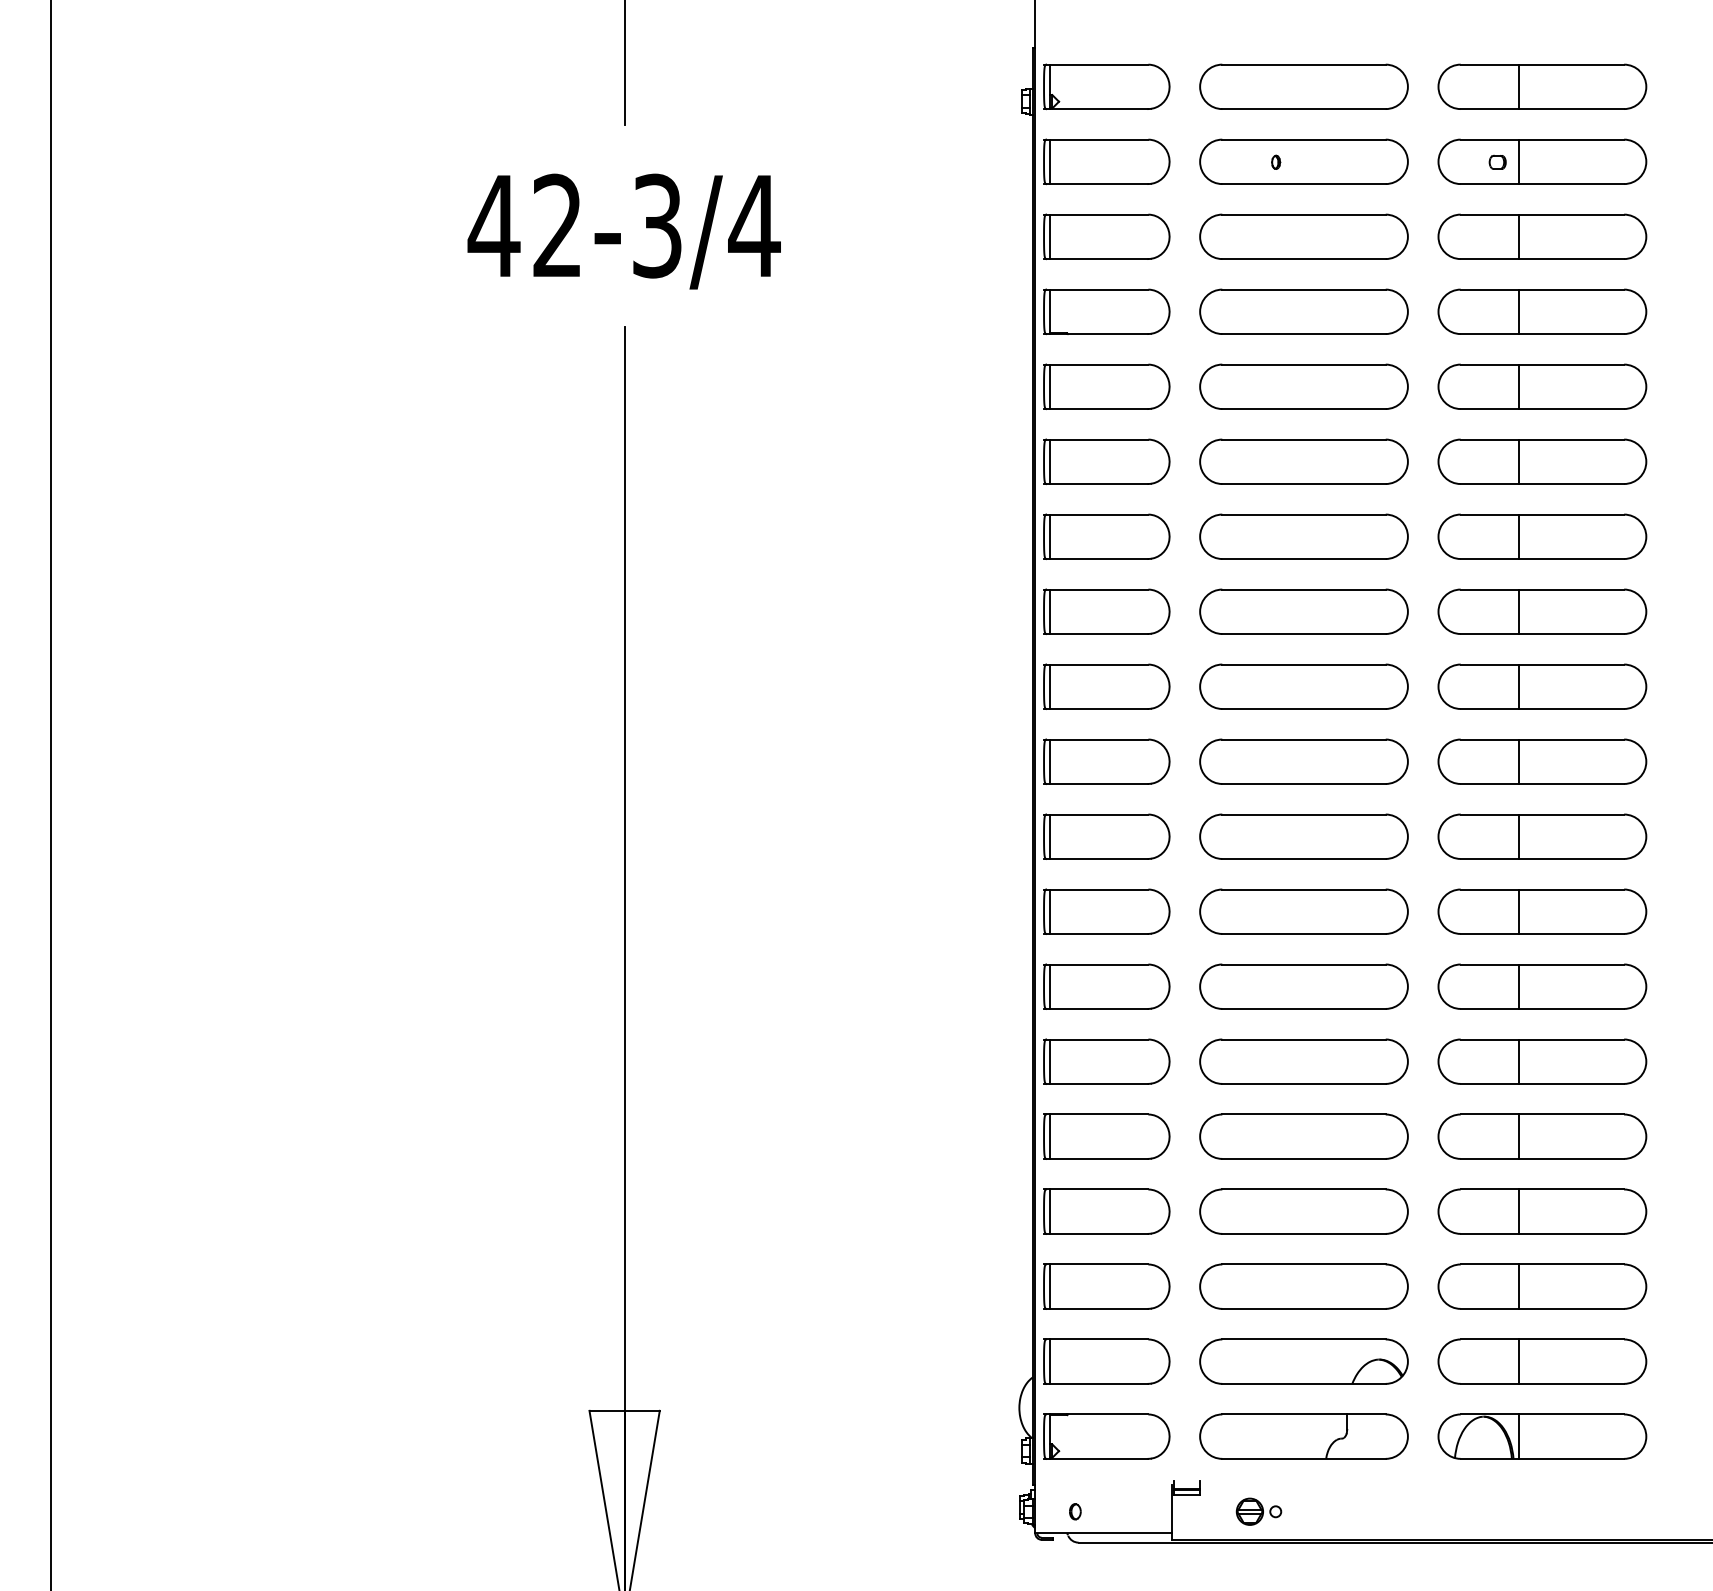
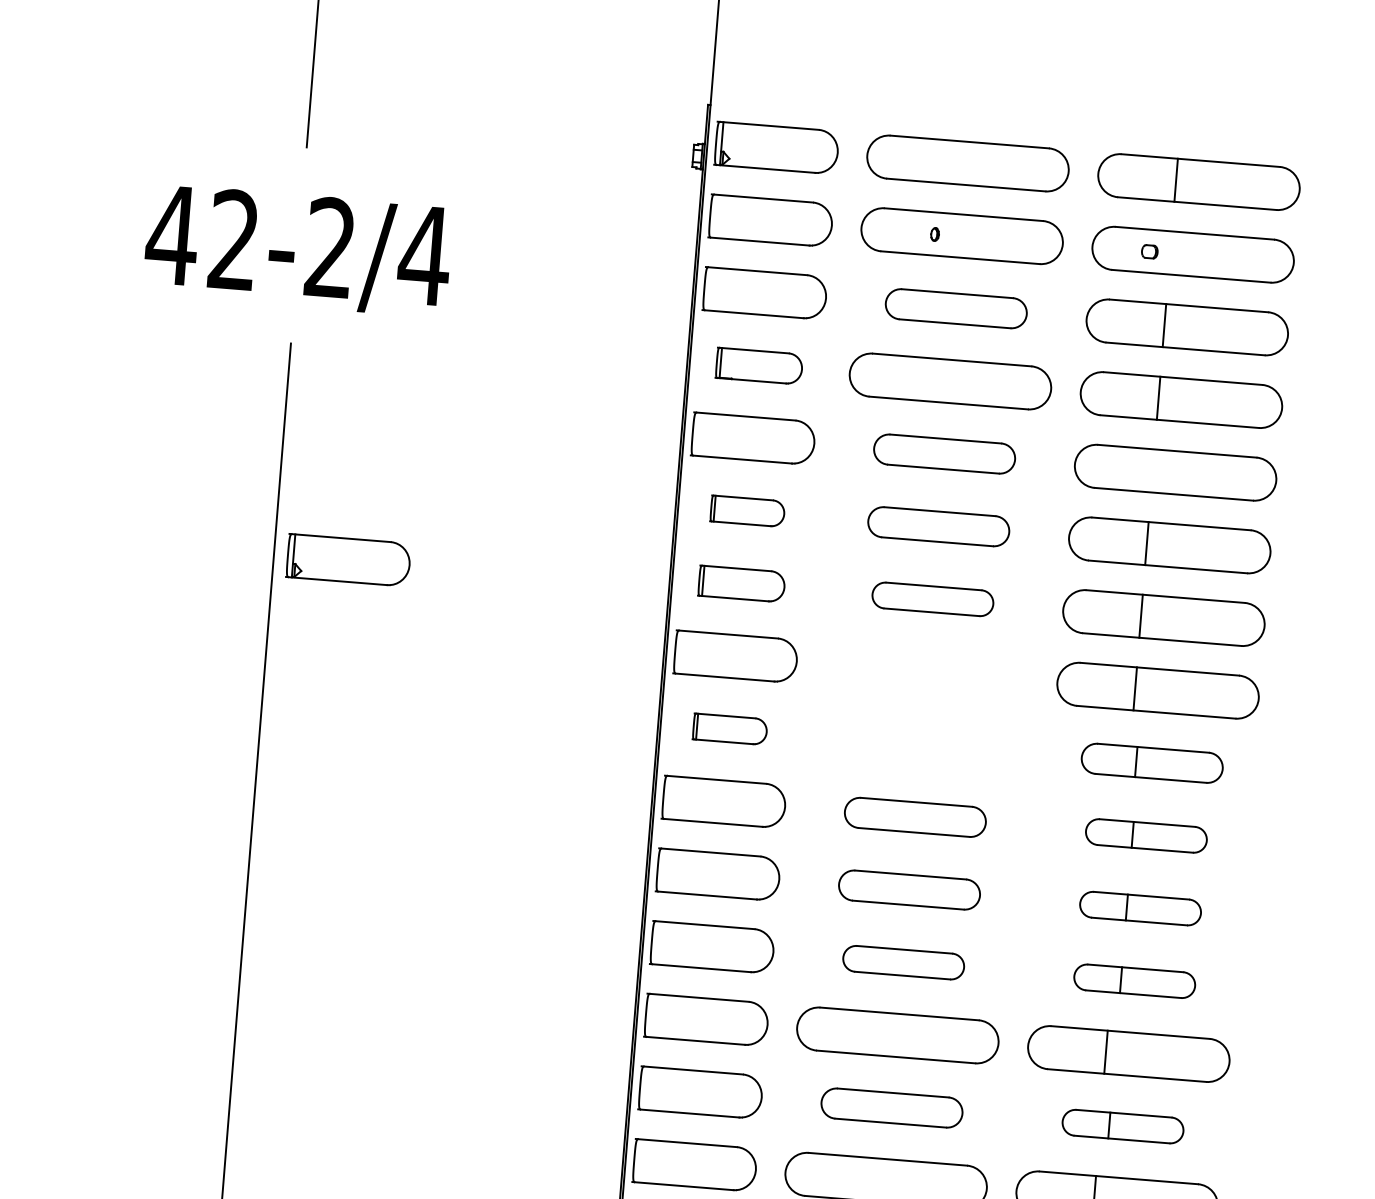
line: (1049, 161) -> (715, 216), removed
line: (1518, 161) -> (1170, 252), removed
text: (657, 225) -> (330, 247), 42-3/4 -> 42-2/4
line: (1049, 236) -> (709, 288), removed
part: (1303, 236) -> (955, 308), size x0.7
part: (1106, 311) -> (759, 365), size x0.7
line: (1049, 386) -> (698, 434), removed
part: (1303, 386) -> (944, 453), size x0.7
line: (1518, 386) -> (1152, 470), removed
part: (1106, 461) -> (747, 511), size x0.6
part: (1303, 461) -> (938, 526), size x0.7
part: (1106, 536) -> (741, 583), size x0.7
part: (1303, 536) -> (932, 599), size x0.6
part: (701, 544) -> (348, 559), added
line: (1049, 611) -> (680, 652), removed
part: (1303, 611) -> (926, 671), removed
part: (1106, 686) -> (729, 729), size x0.6
part: (1303, 686) -> (920, 744), removed
part: (1542, 686) -> (1152, 763), size x0.7
line: (1049, 761) -> (668, 797), removed
part: (1303, 761) -> (914, 817), size x0.7
part: (1542, 761) -> (1146, 835), size x0.6
line: (1049, 836) -> (662, 870), removed
part: (1303, 836) -> (909, 889), size x0.7
part: (1542, 836) -> (1140, 908), size x0.6
line: (1049, 911) -> (657, 942), removed
part: (1303, 911) -> (903, 962), size x0.6
part: (1542, 911) -> (1134, 981), size x0.6
line: (1049, 986) -> (651, 1015), removed
line: (1049, 1061) -> (645, 1088), removed
part: (1303, 1061) -> (891, 1107), size x0.7
part: (1542, 1061) -> (1123, 1126), size x0.6
line: (1049, 1136) -> (639, 1160), removed

